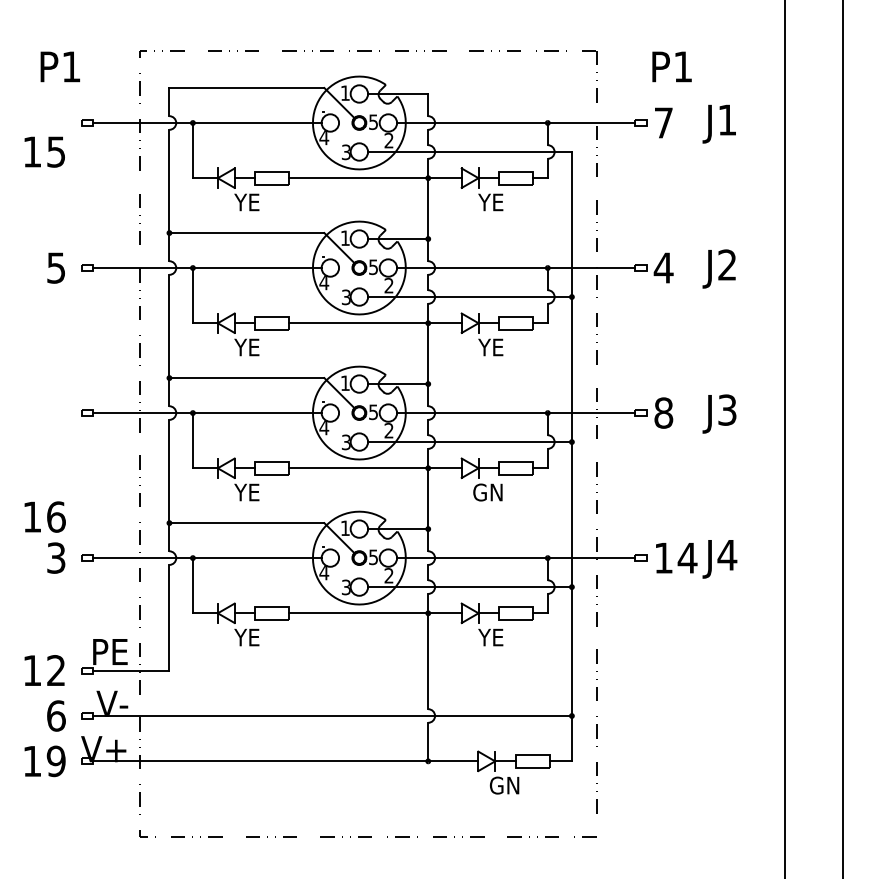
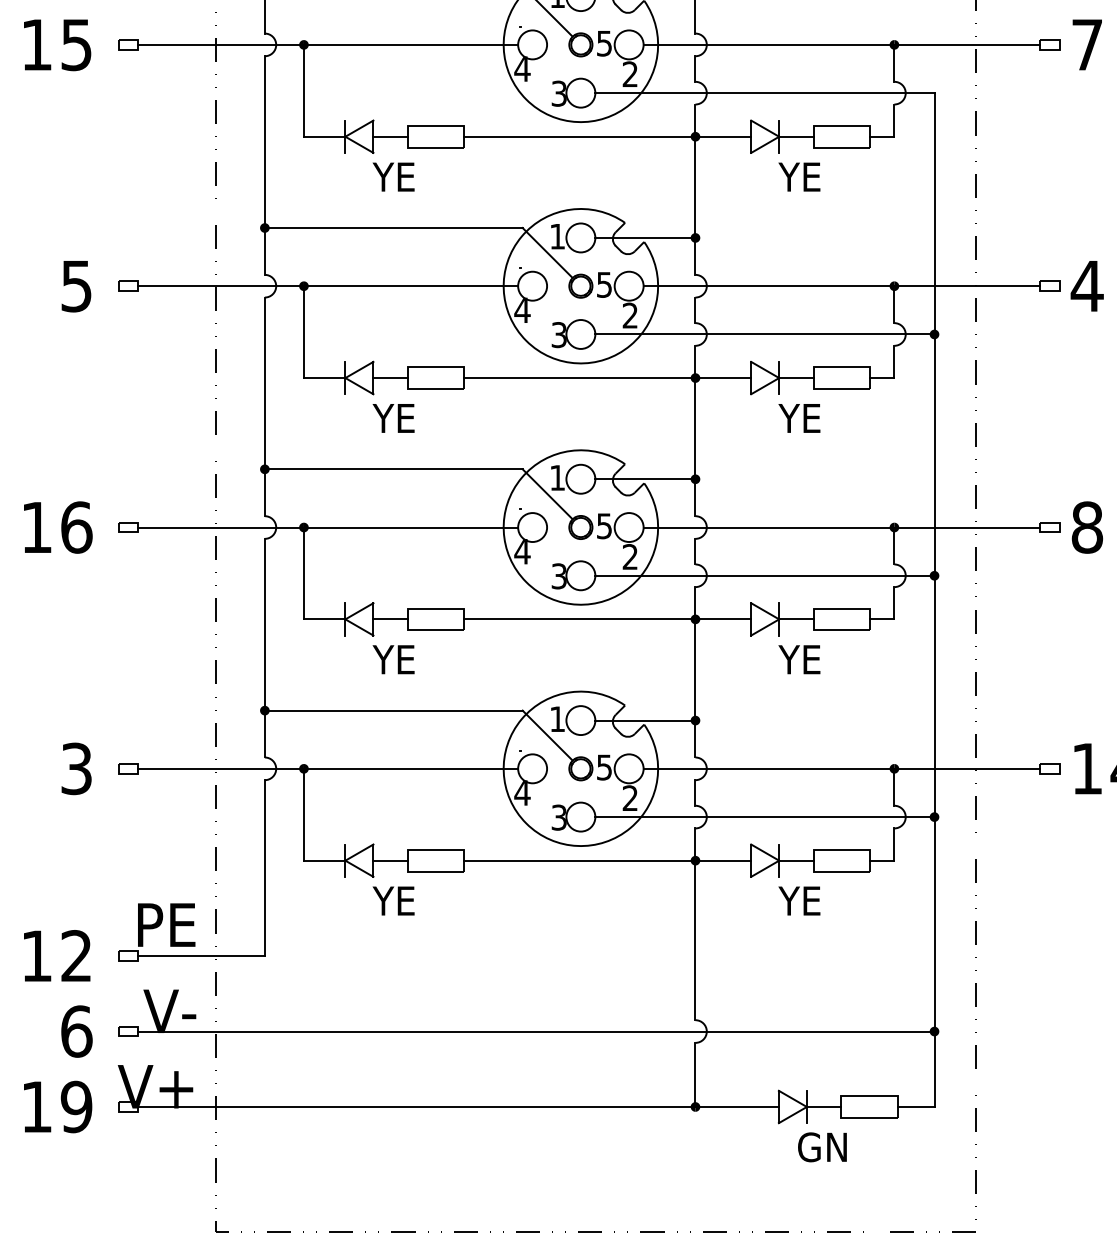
text: (44, 151) -> (56, 44), moved
text: (488, 492) -> (795, 659), GN -> YE
text: (44, 516) -> (56, 526), moved

